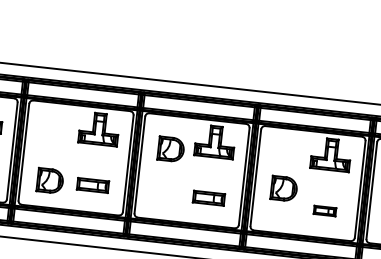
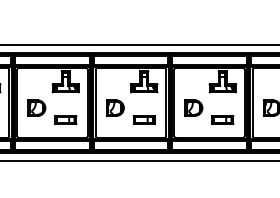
part: (169, 148) -> (114, 107), moved
part: (49, 181) -> (36, 108), moved
part: (324, 210) -> (222, 119), size x1.43

